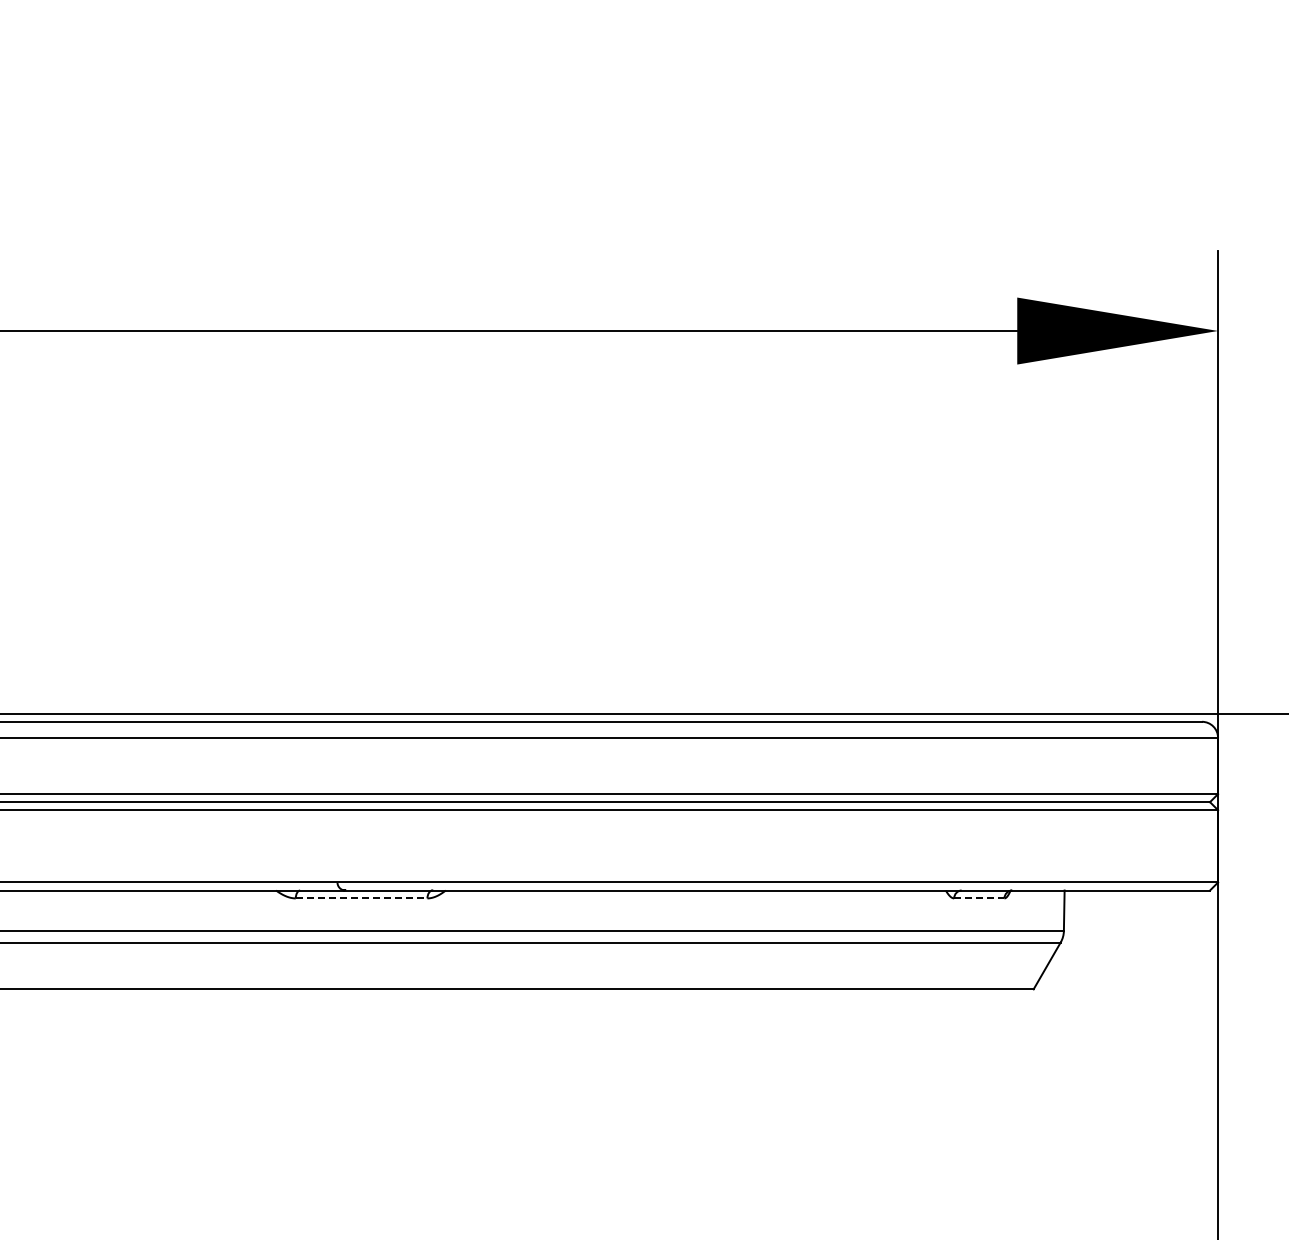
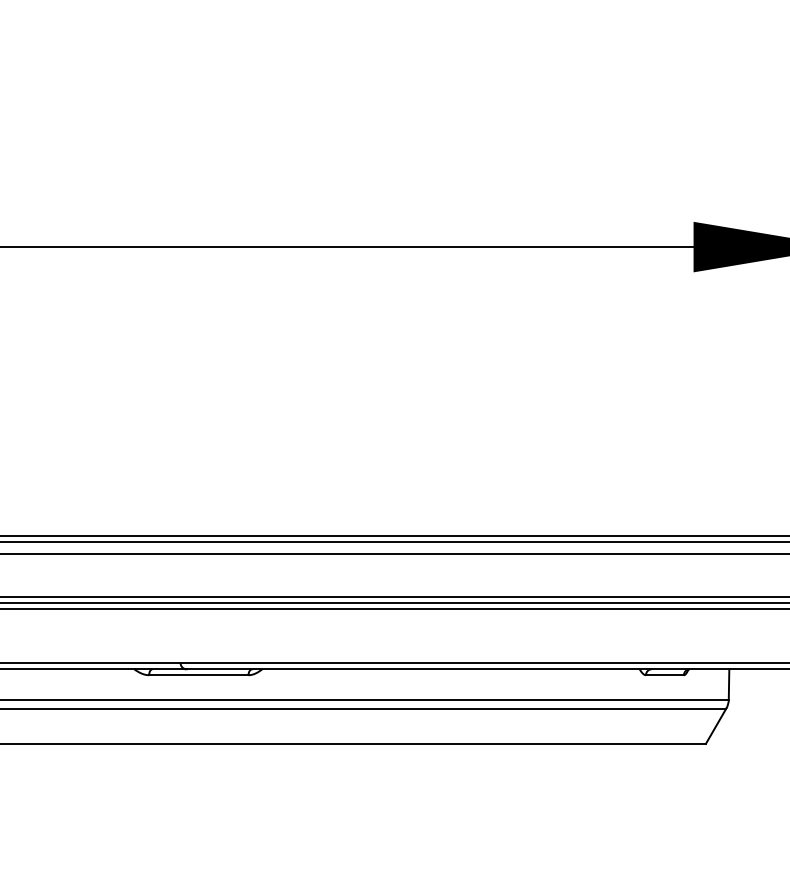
line: (361, 898) -> (198, 675), dashed -> solid
line: (979, 898) -> (665, 675), dashed -> solid

